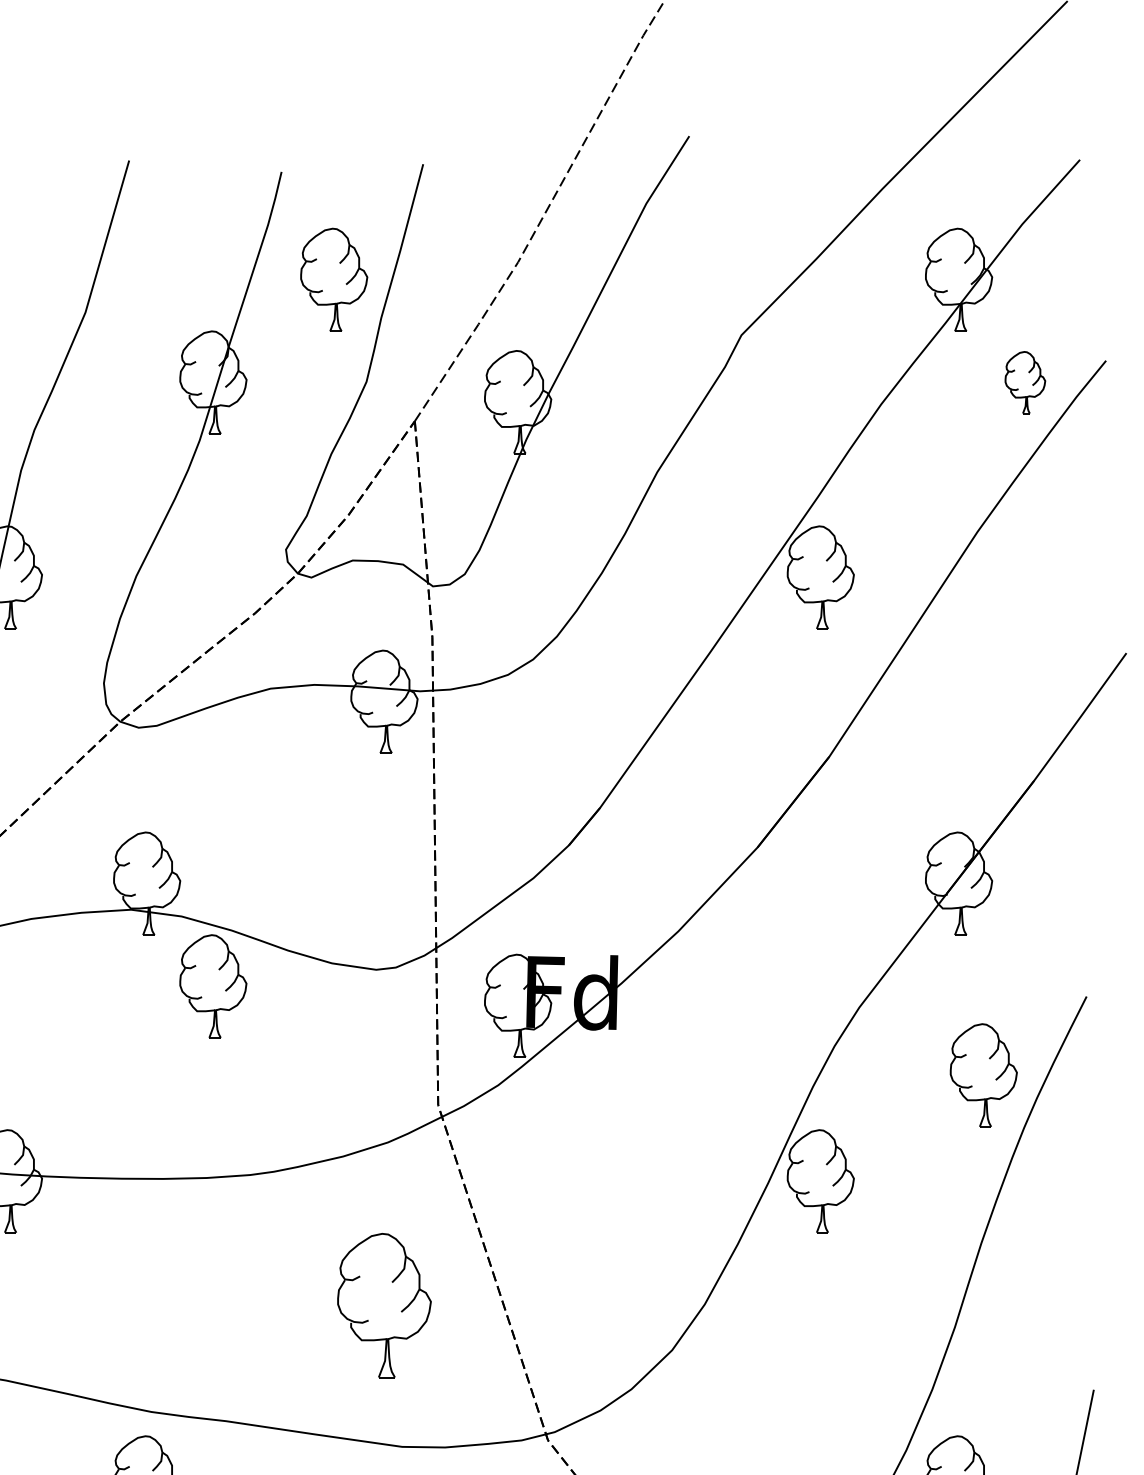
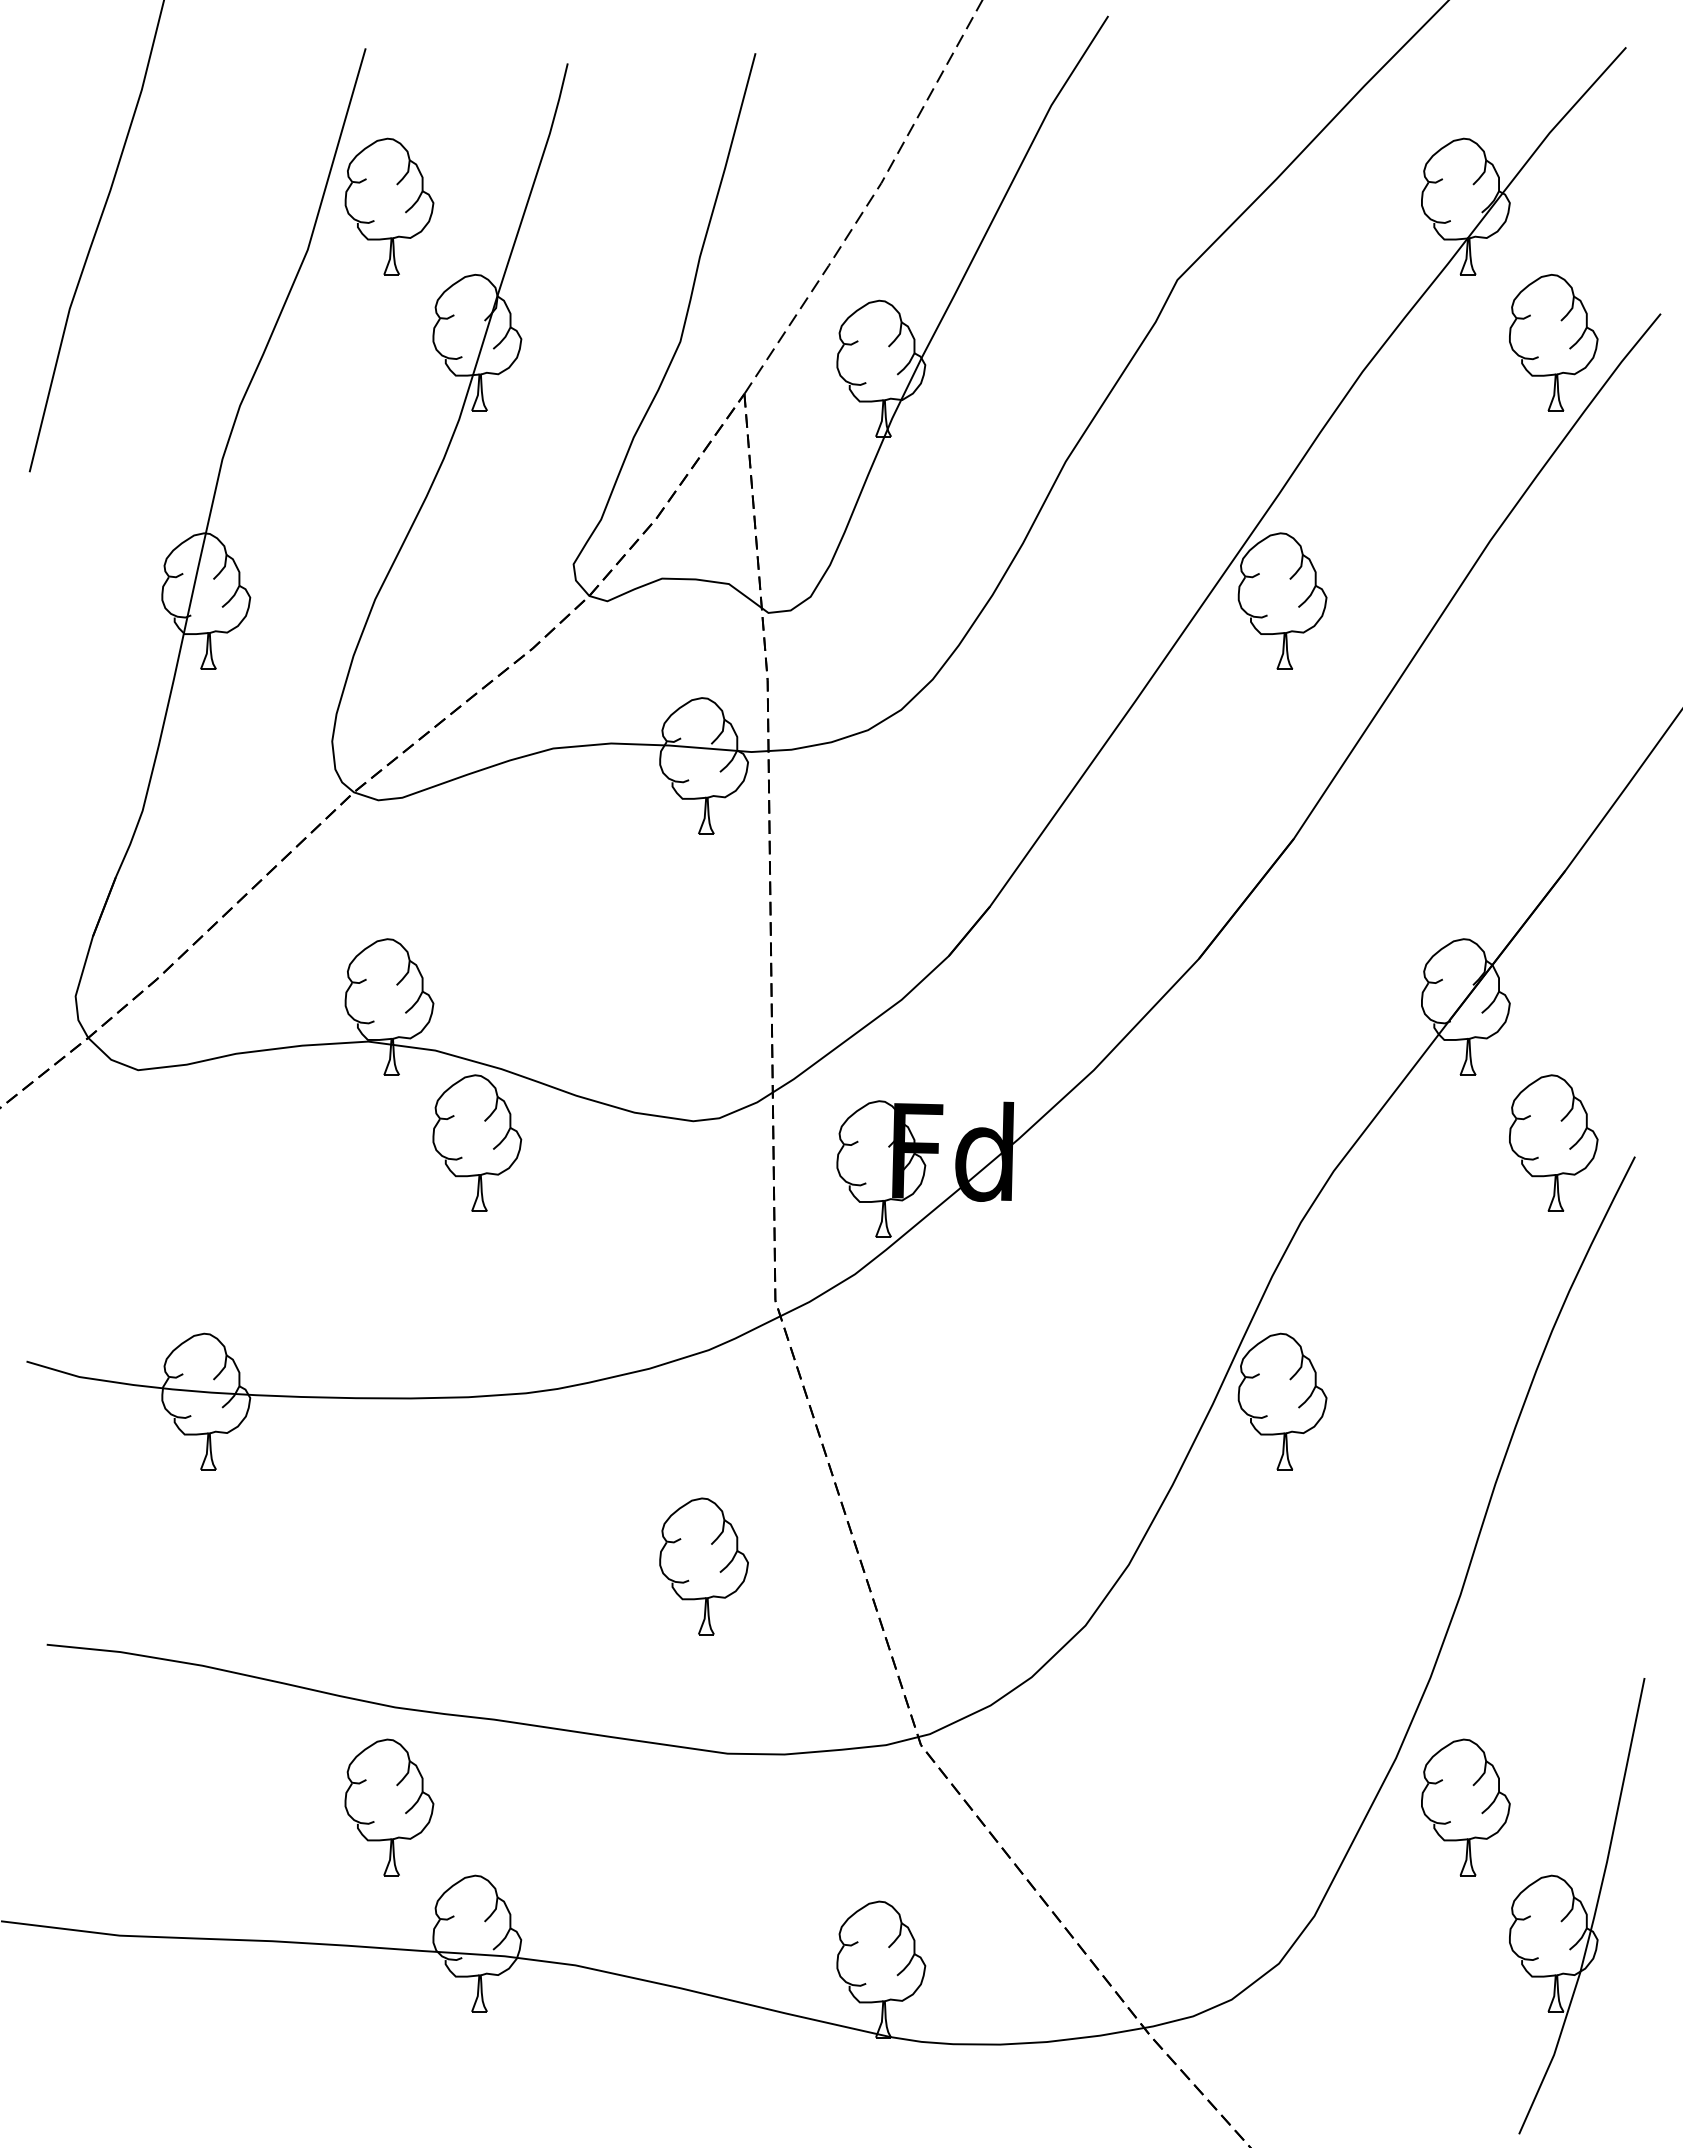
part: (334, 279) -> (389, 206), moved
part: (1025, 382) -> (1553, 342), size x1.67
part: (983, 1074) -> (1553, 1142), moved
part: (383, 1305) -> (703, 1566), size x0.71

